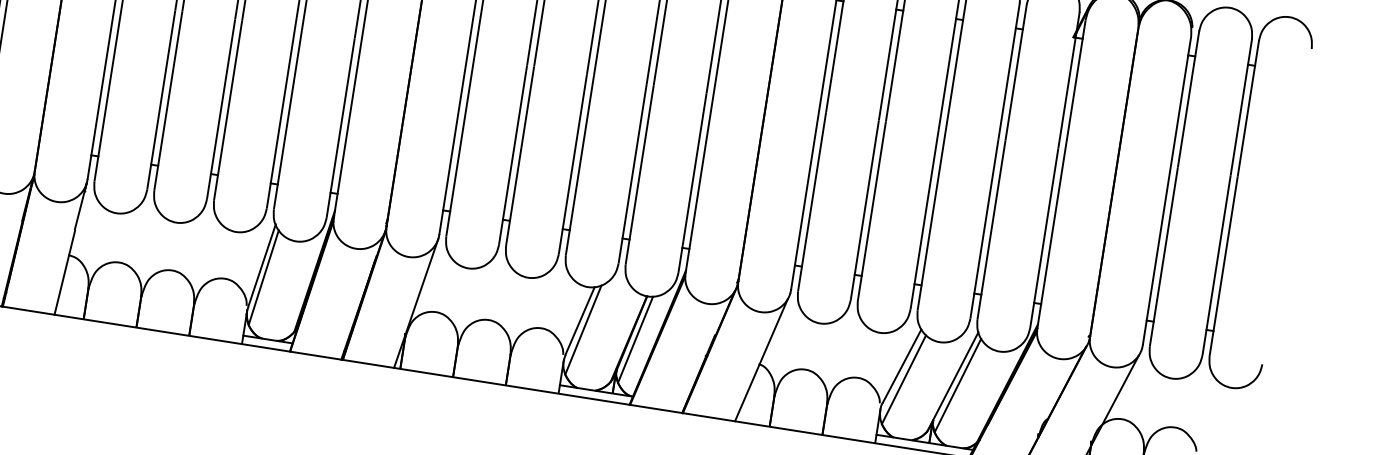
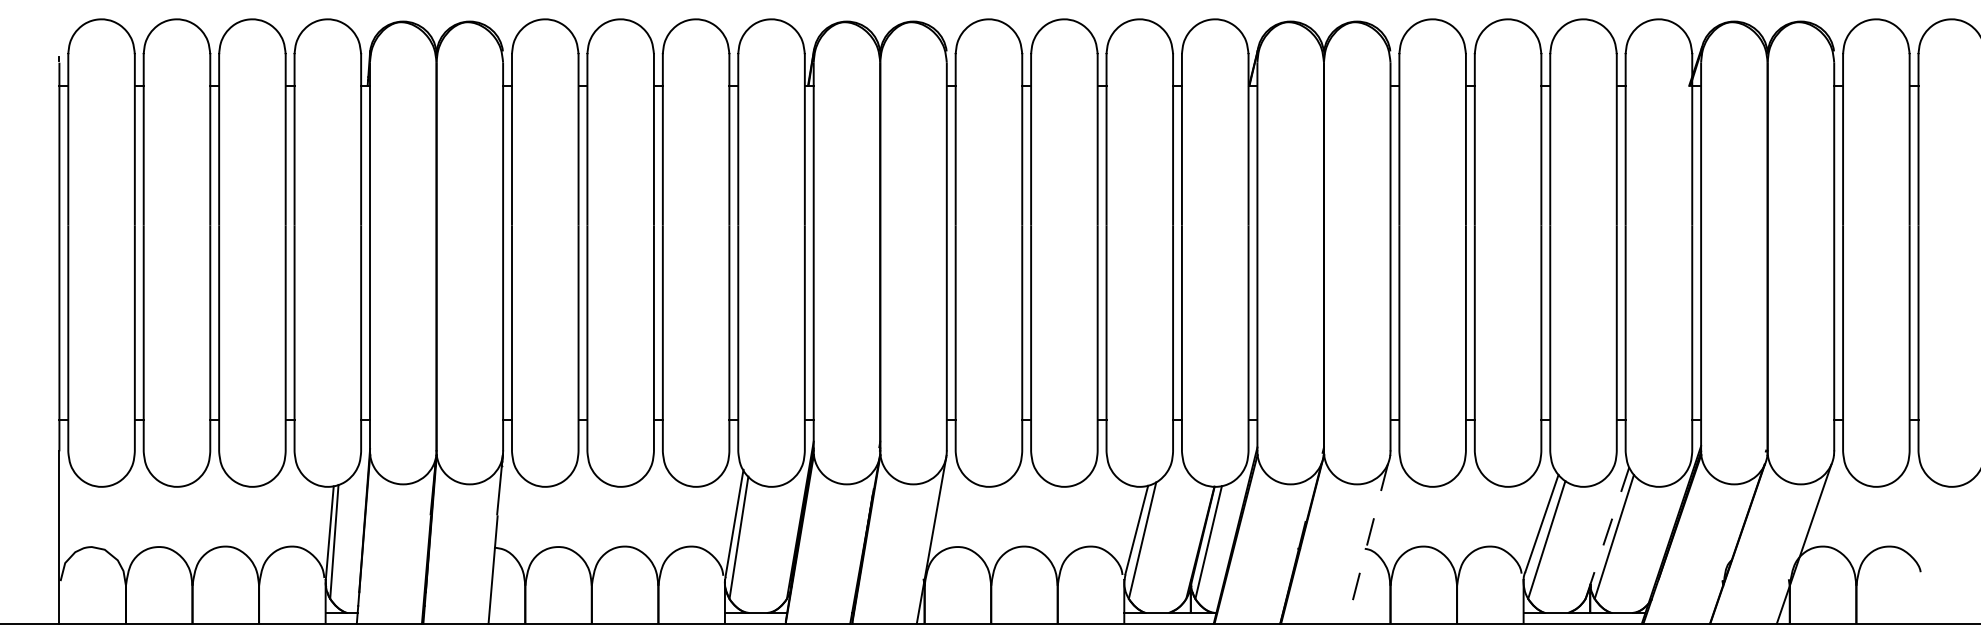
line: (761, 360) -> (1367, 543), solid -> dashed
line: (953, 381) -> (1607, 532), solid -> dashed

